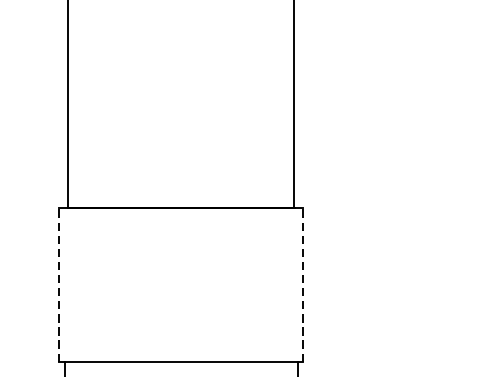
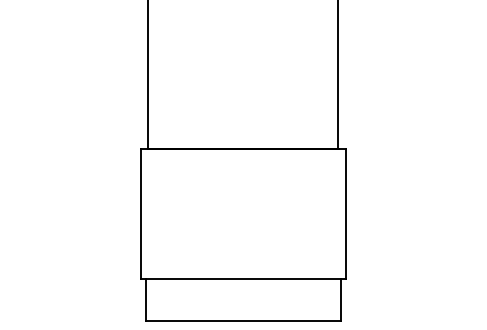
line: (58, 285) -> (140, 214), dashed -> solid
line: (303, 285) -> (346, 214), dashed -> solid

